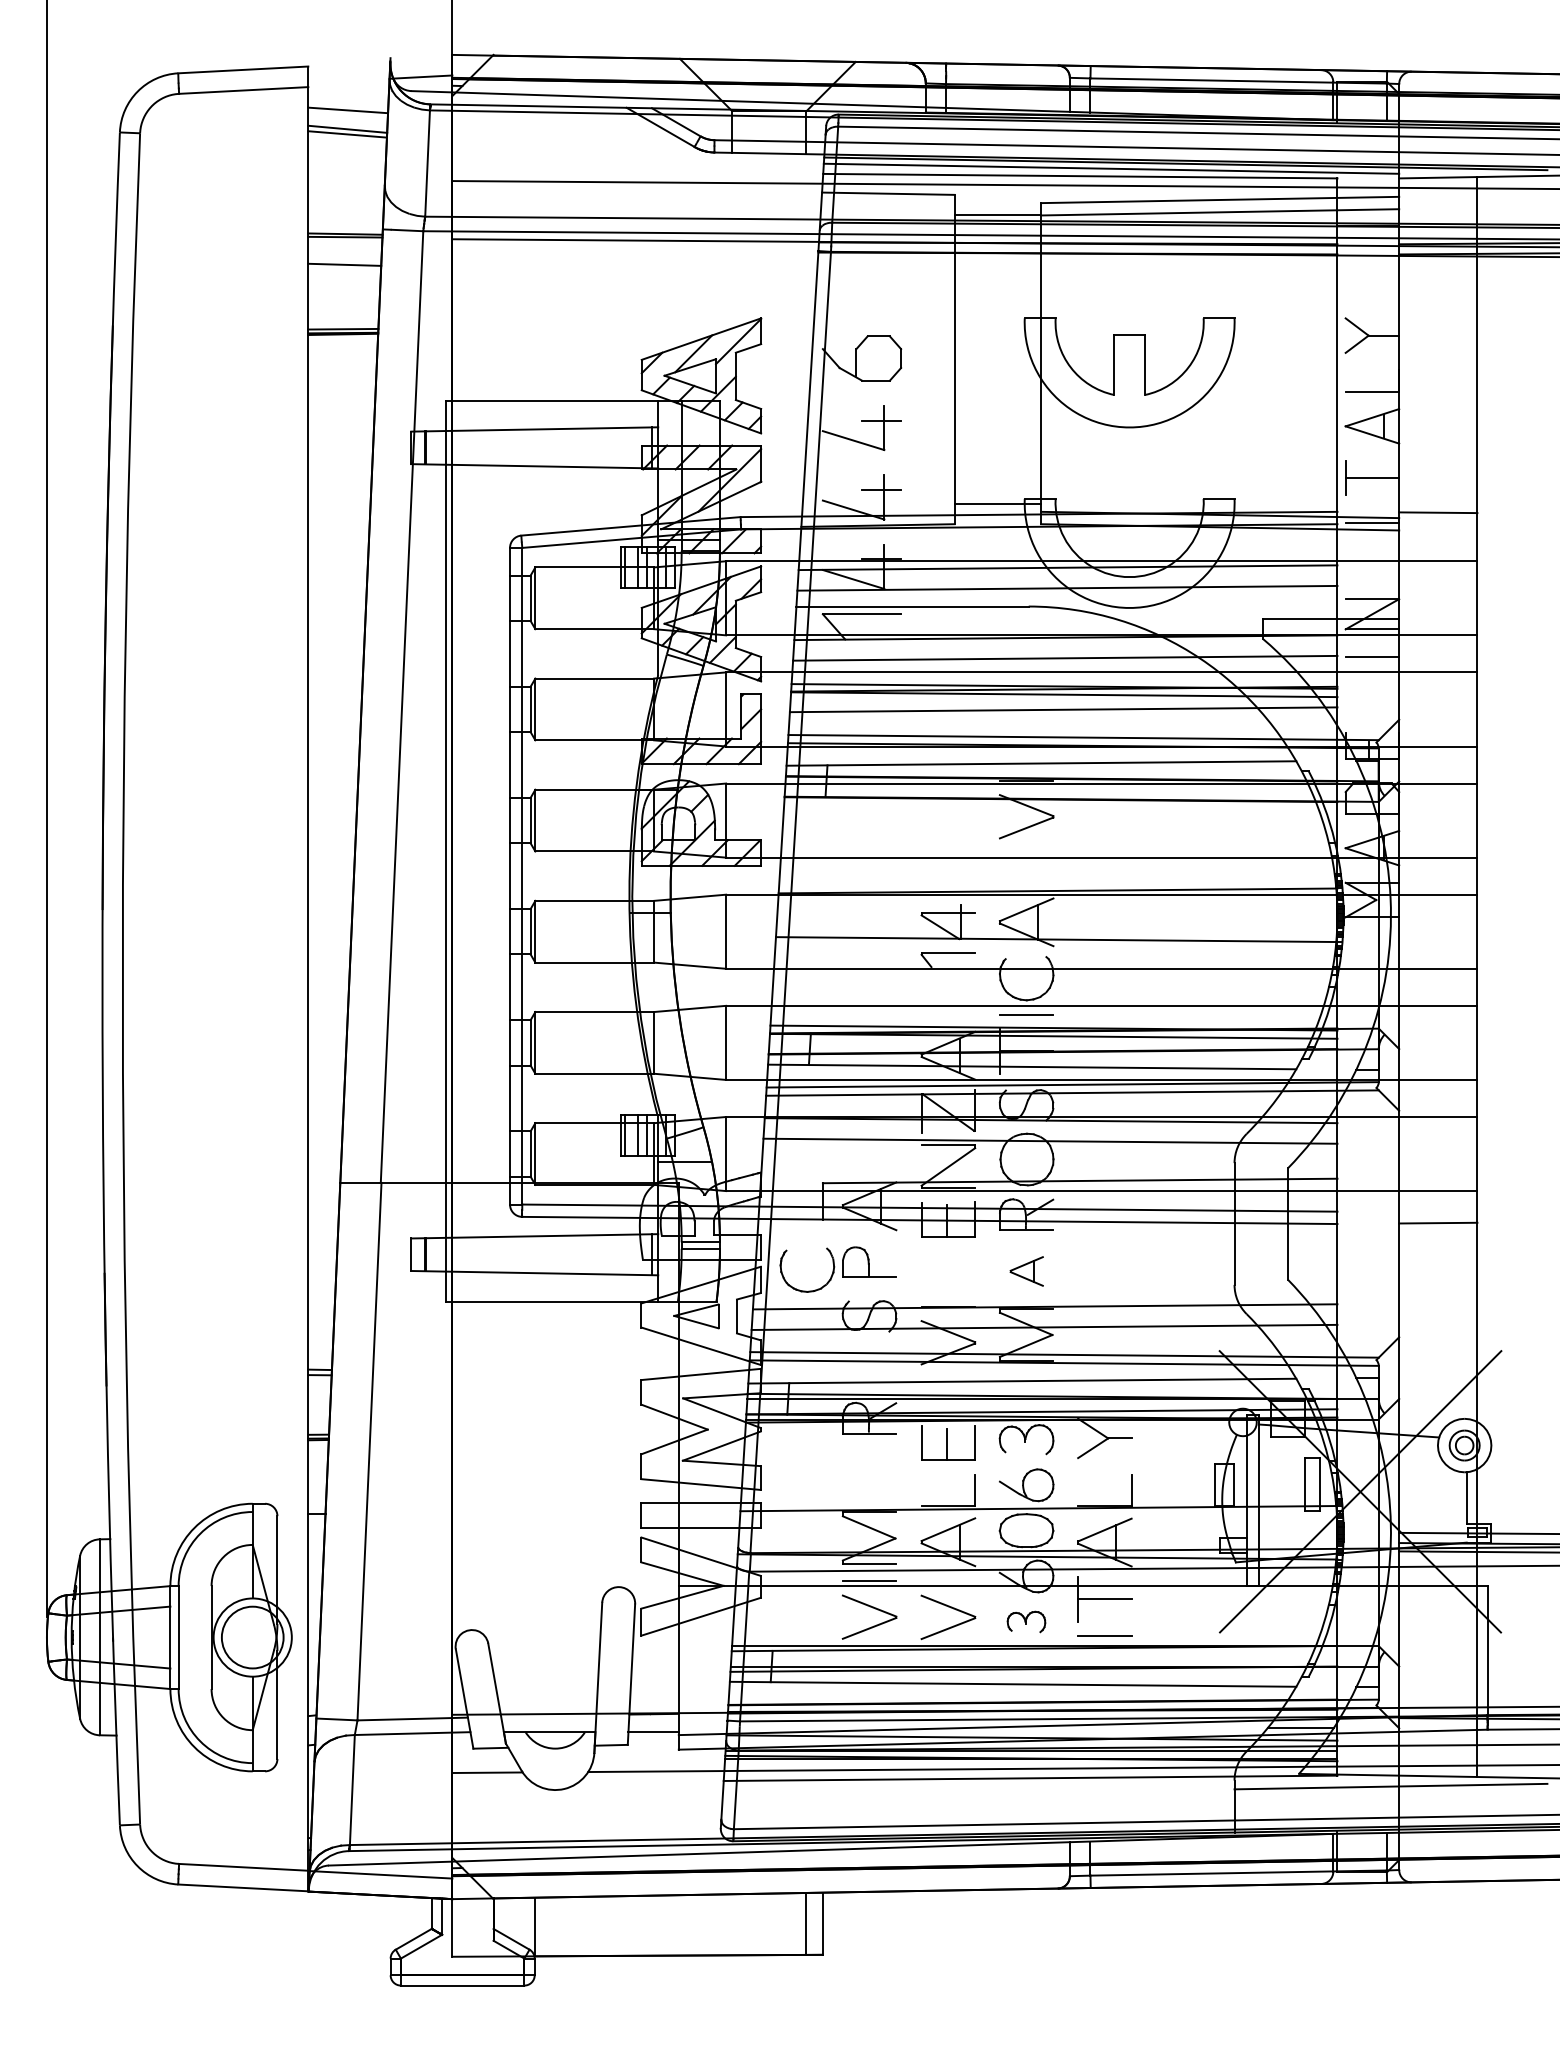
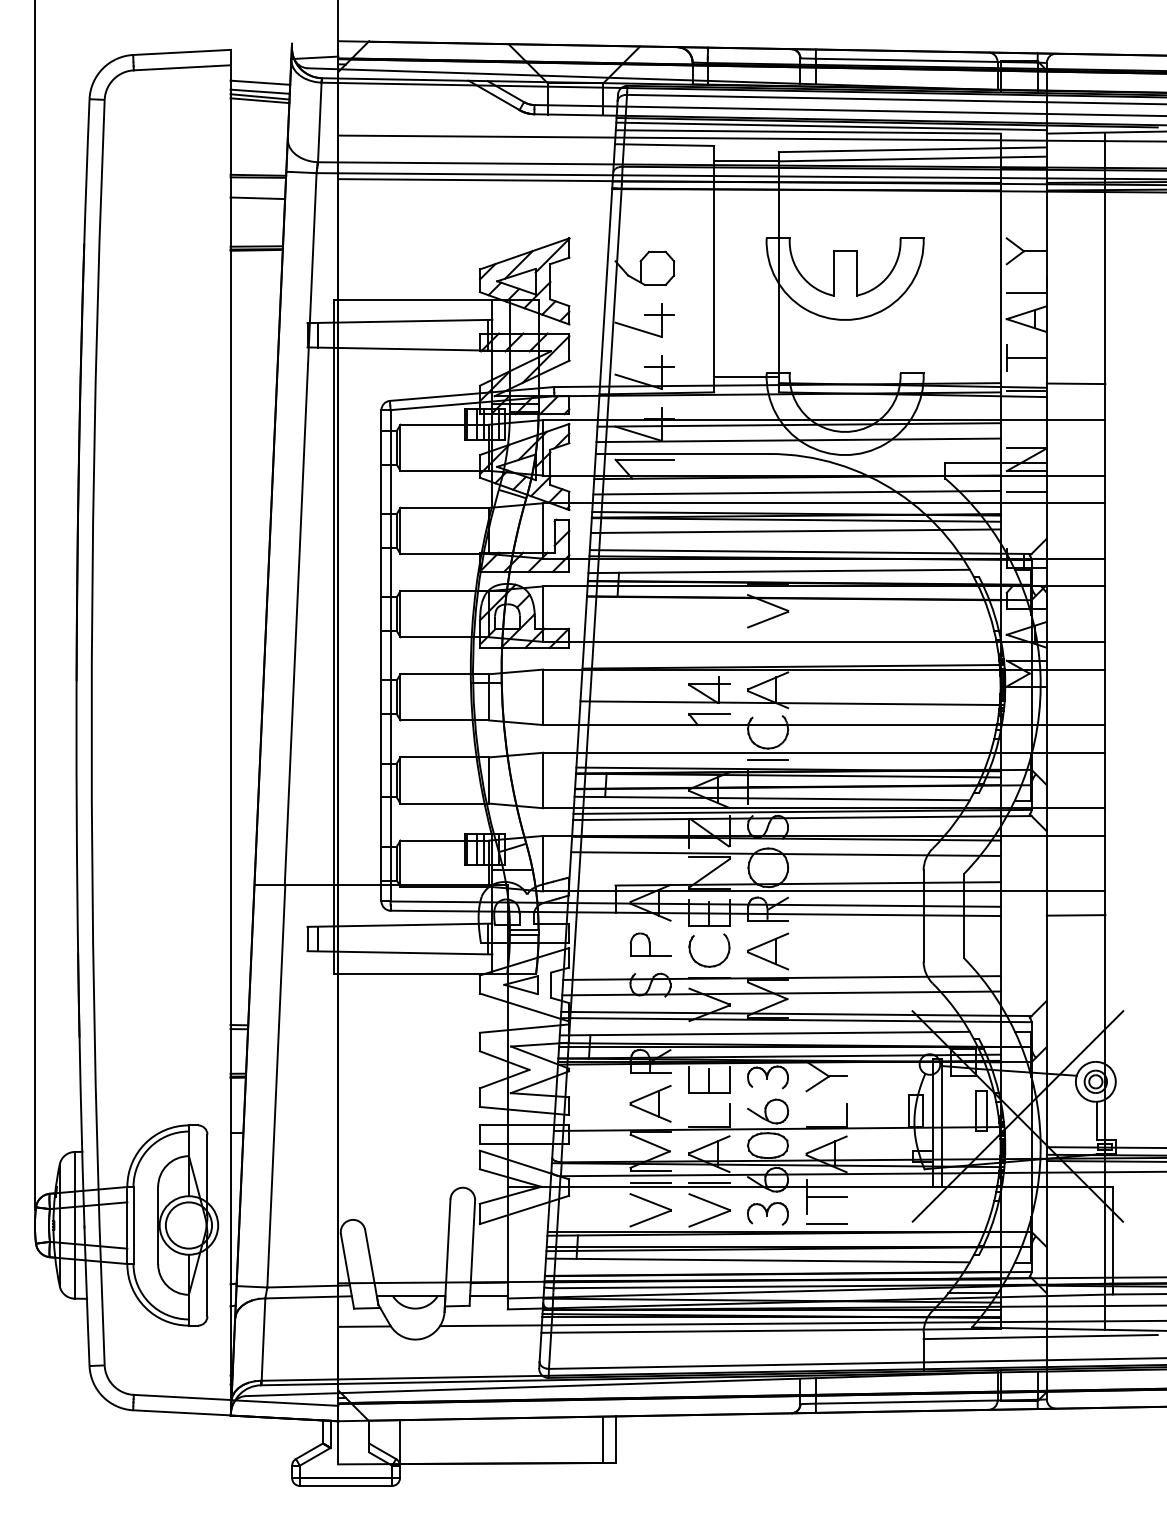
line: (347, 122) -> (259, 91), added
part: (1026, 1271) -> (767, 951), size x1.67
part: (806, 1290) -> (708, 965), moved
part: (869, 1474) -> (650, 1103), added
line: (948, 1581) -> (709, 1183), added
part: (1026, 1621) -> (767, 1213), size x1.43

